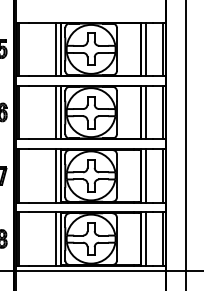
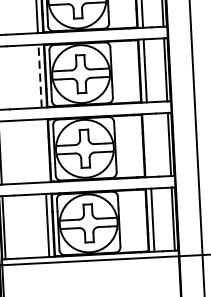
line: (56, 112) -> (40, 76), solid -> dashed
line: (56, 175) -> (44, 150), removed
line: (145, 175) -> (149, 145), removed

